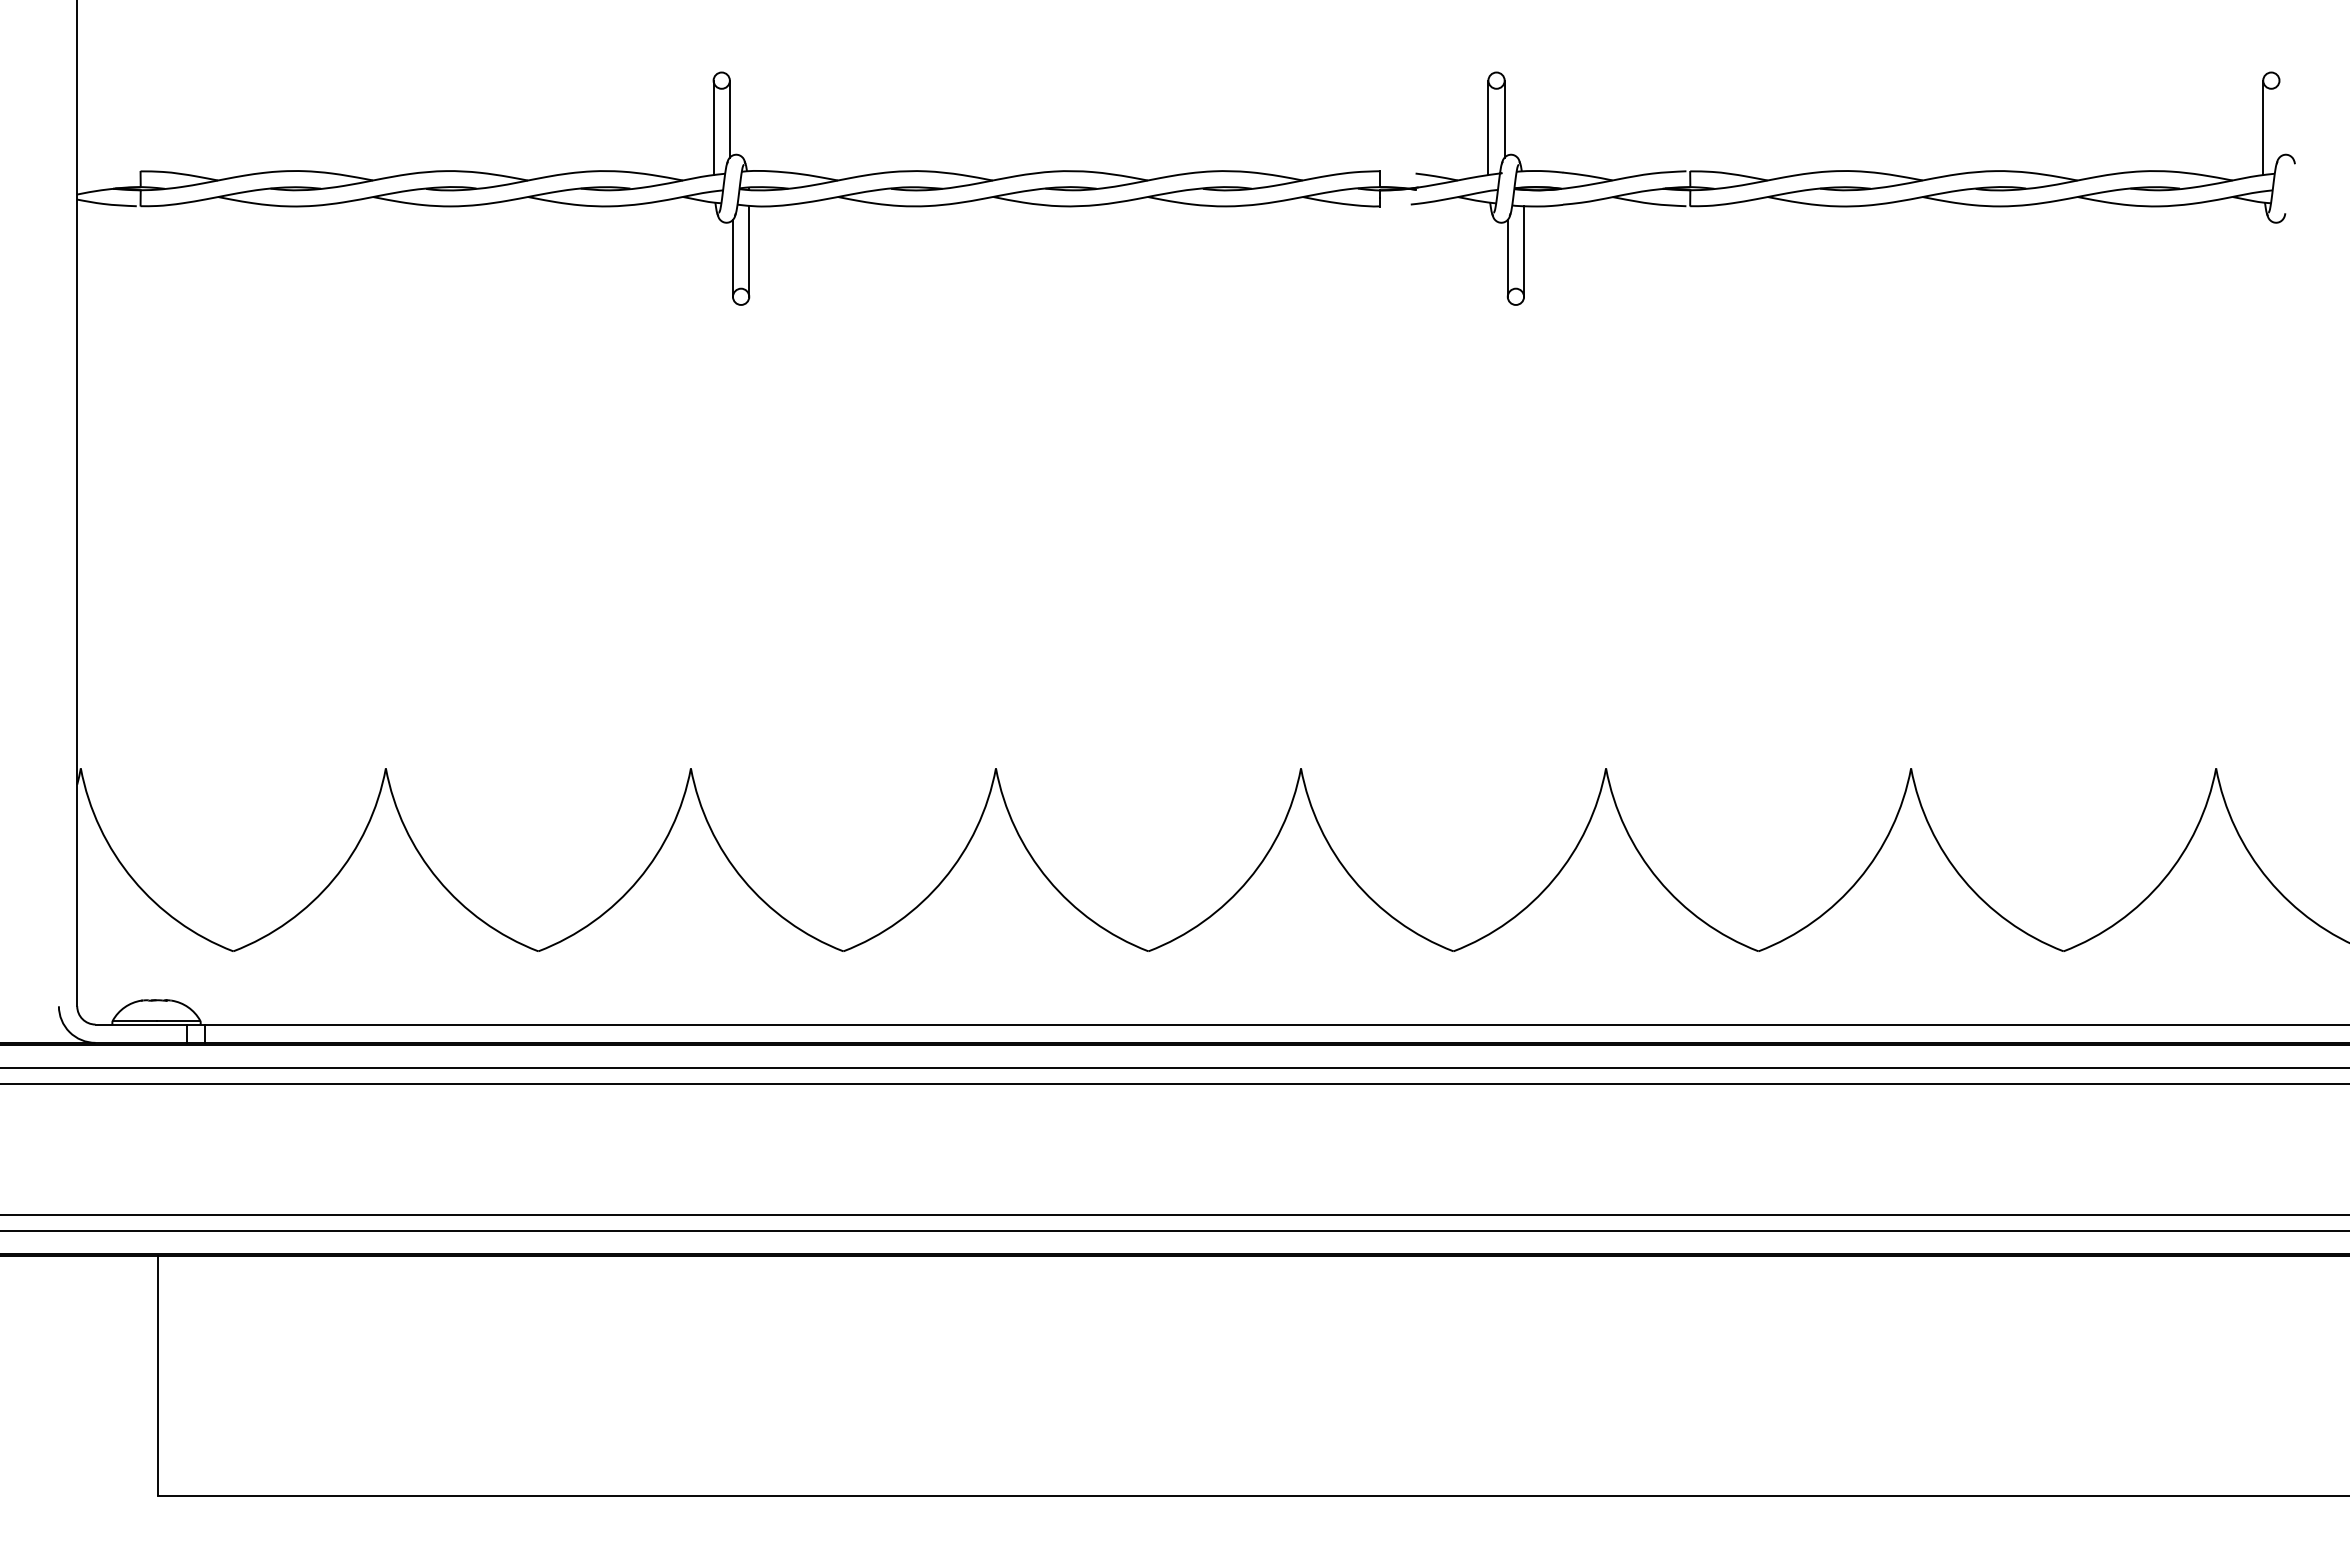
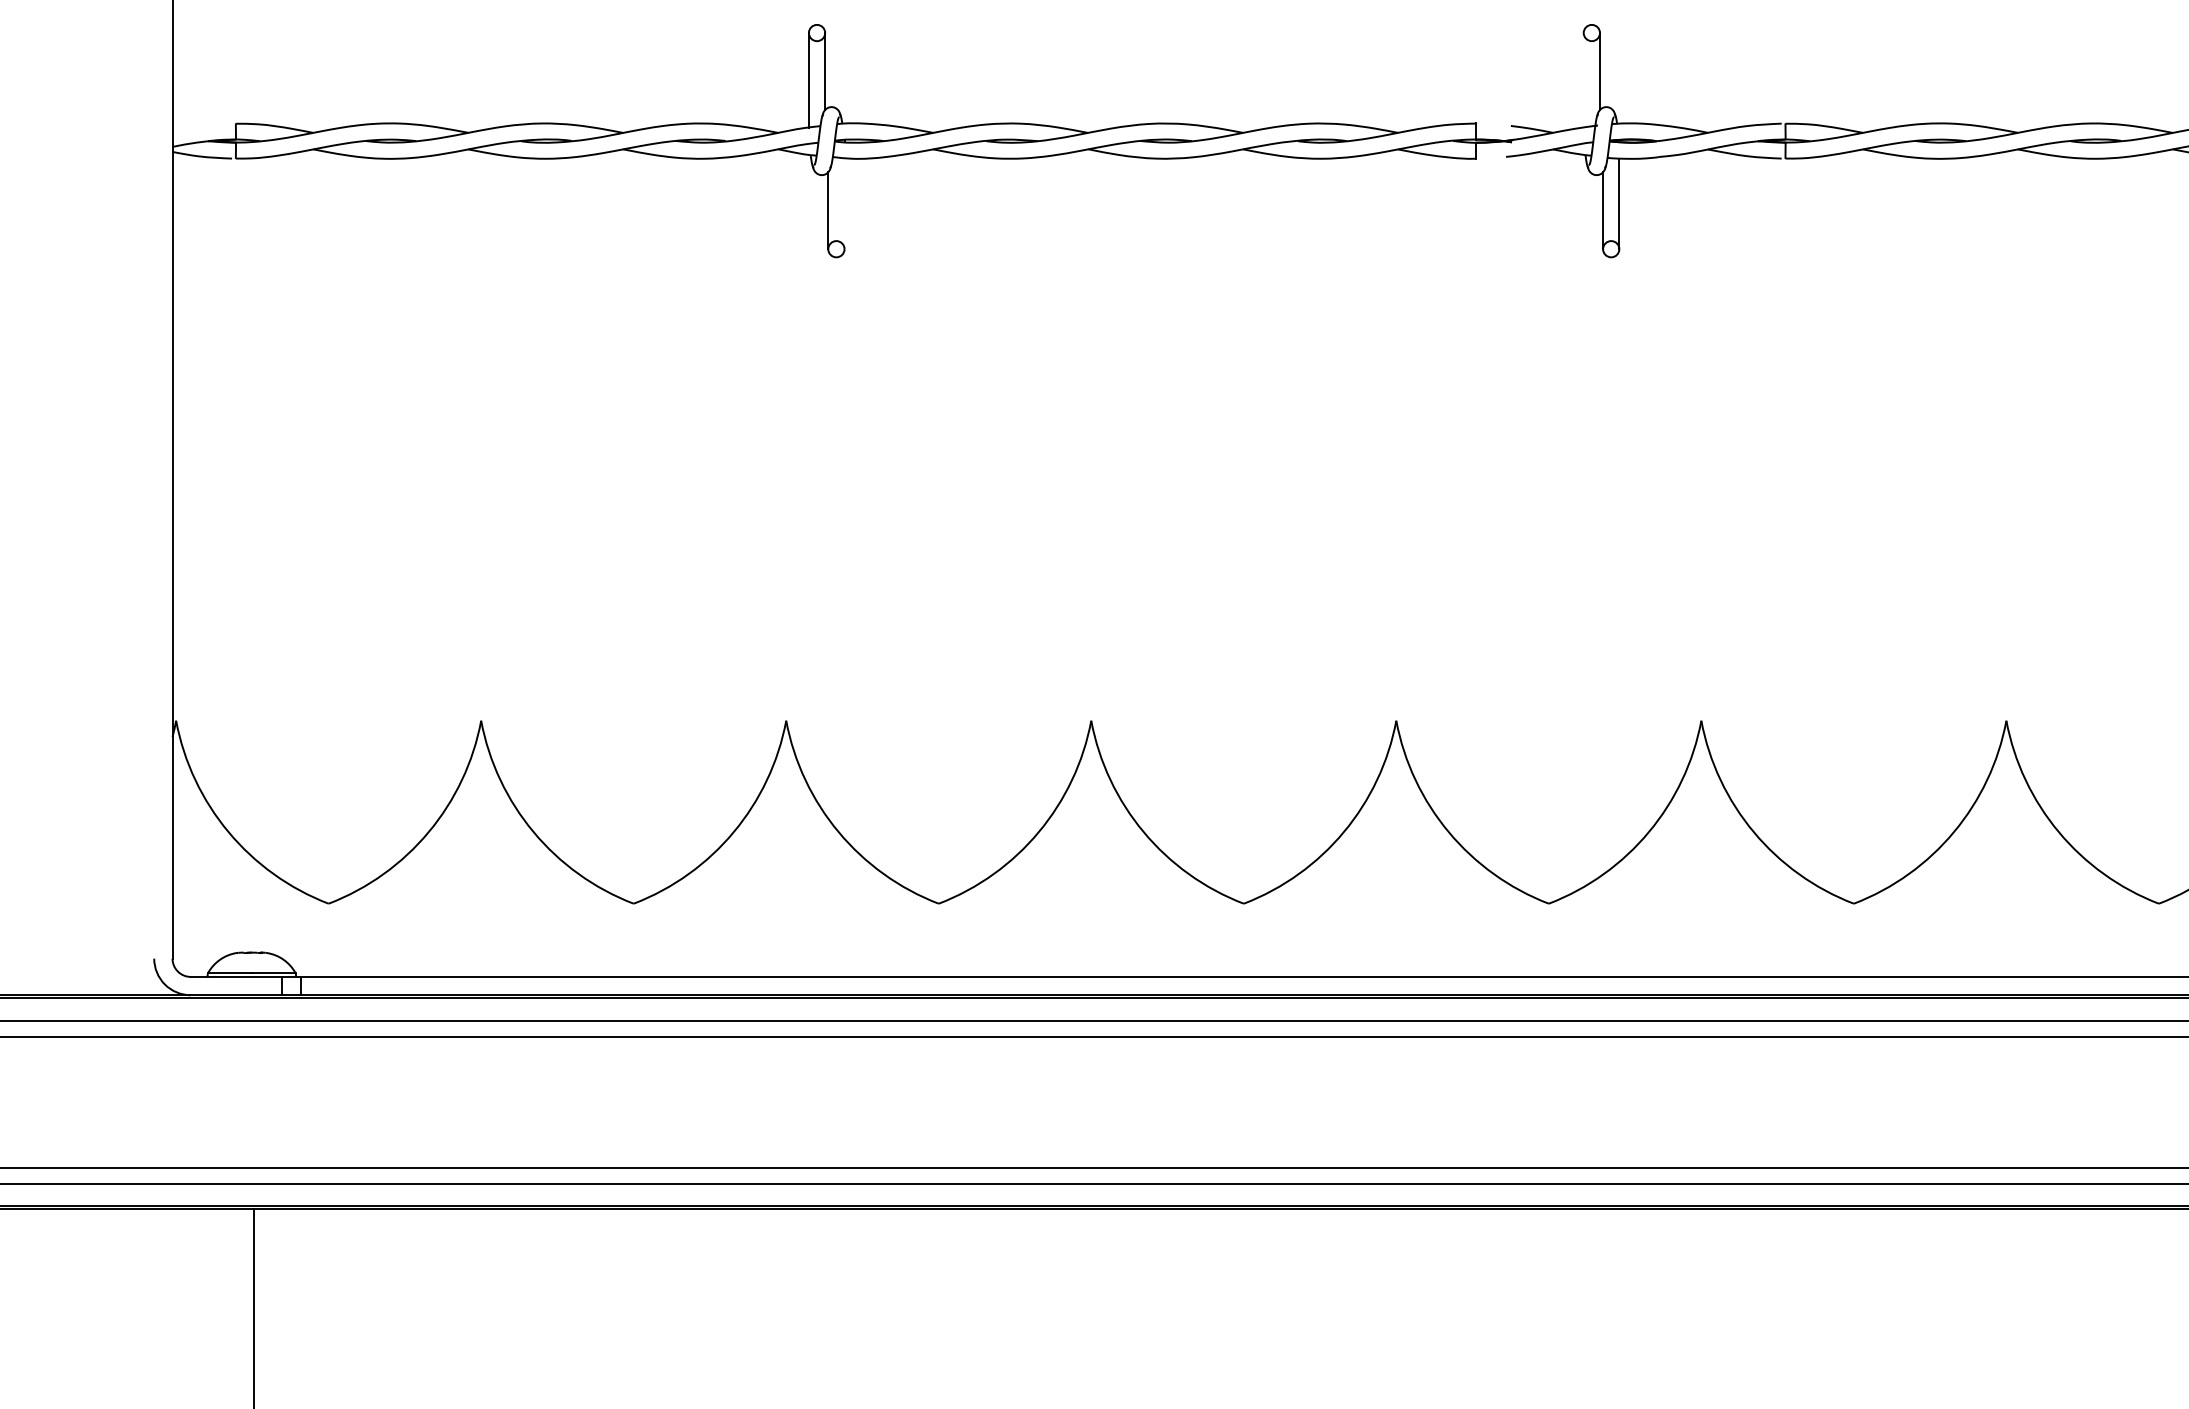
line: (1488, 127) -> (1583, 79), removed
line: (749, 250) -> (844, 202), removed

